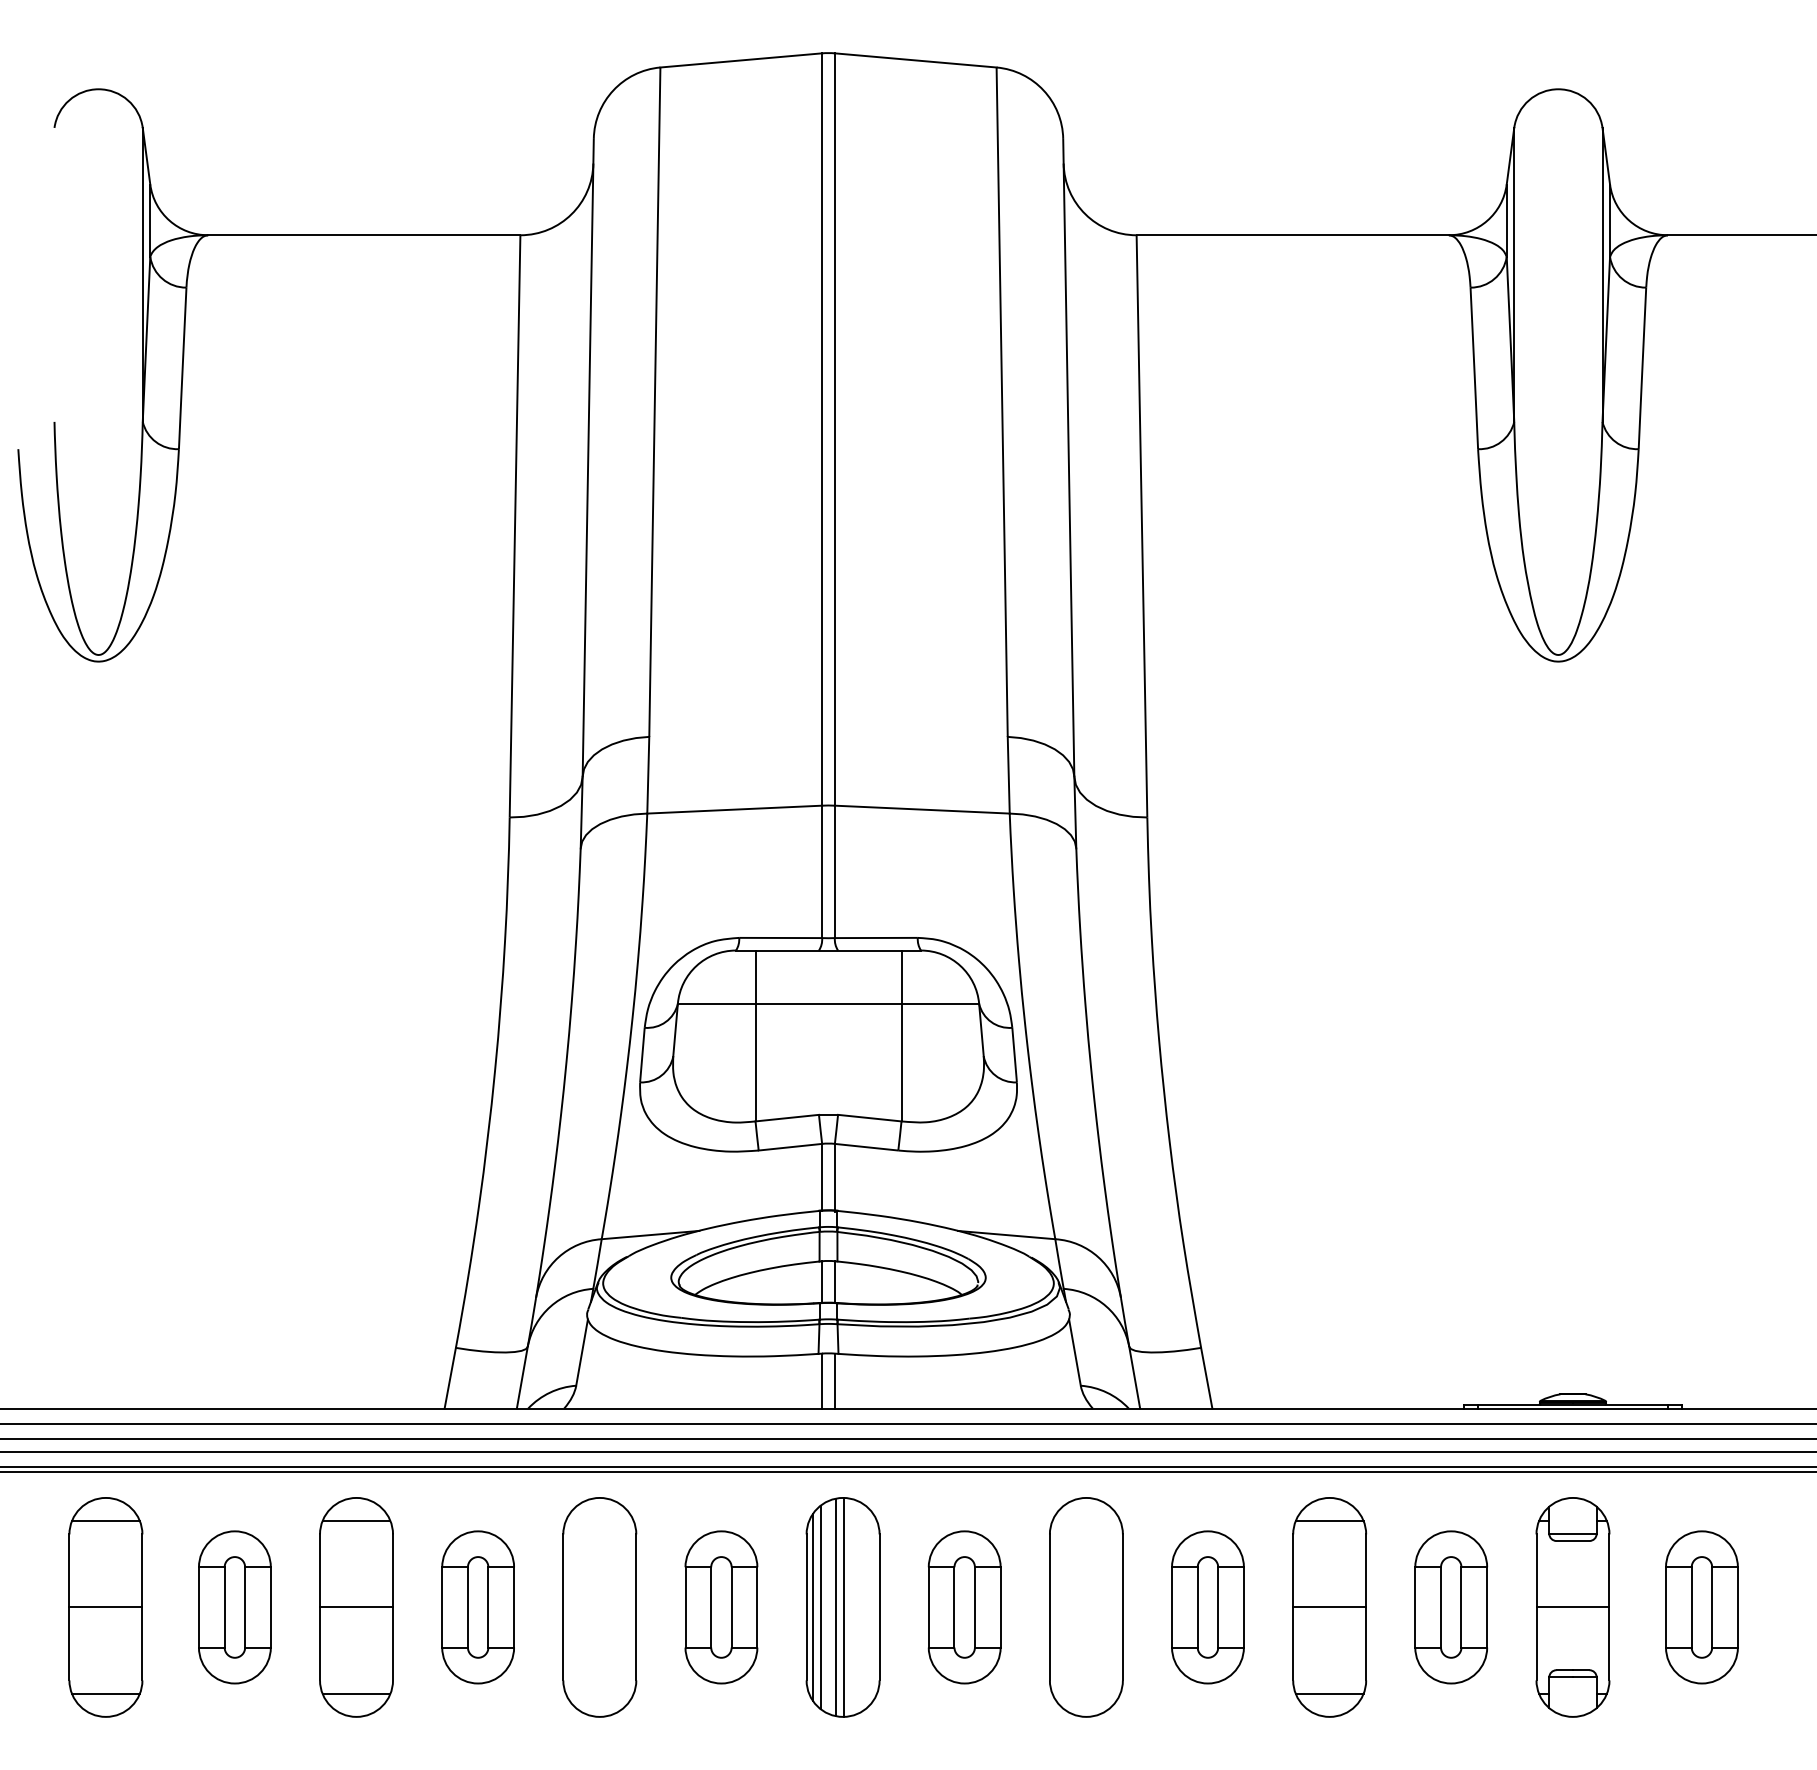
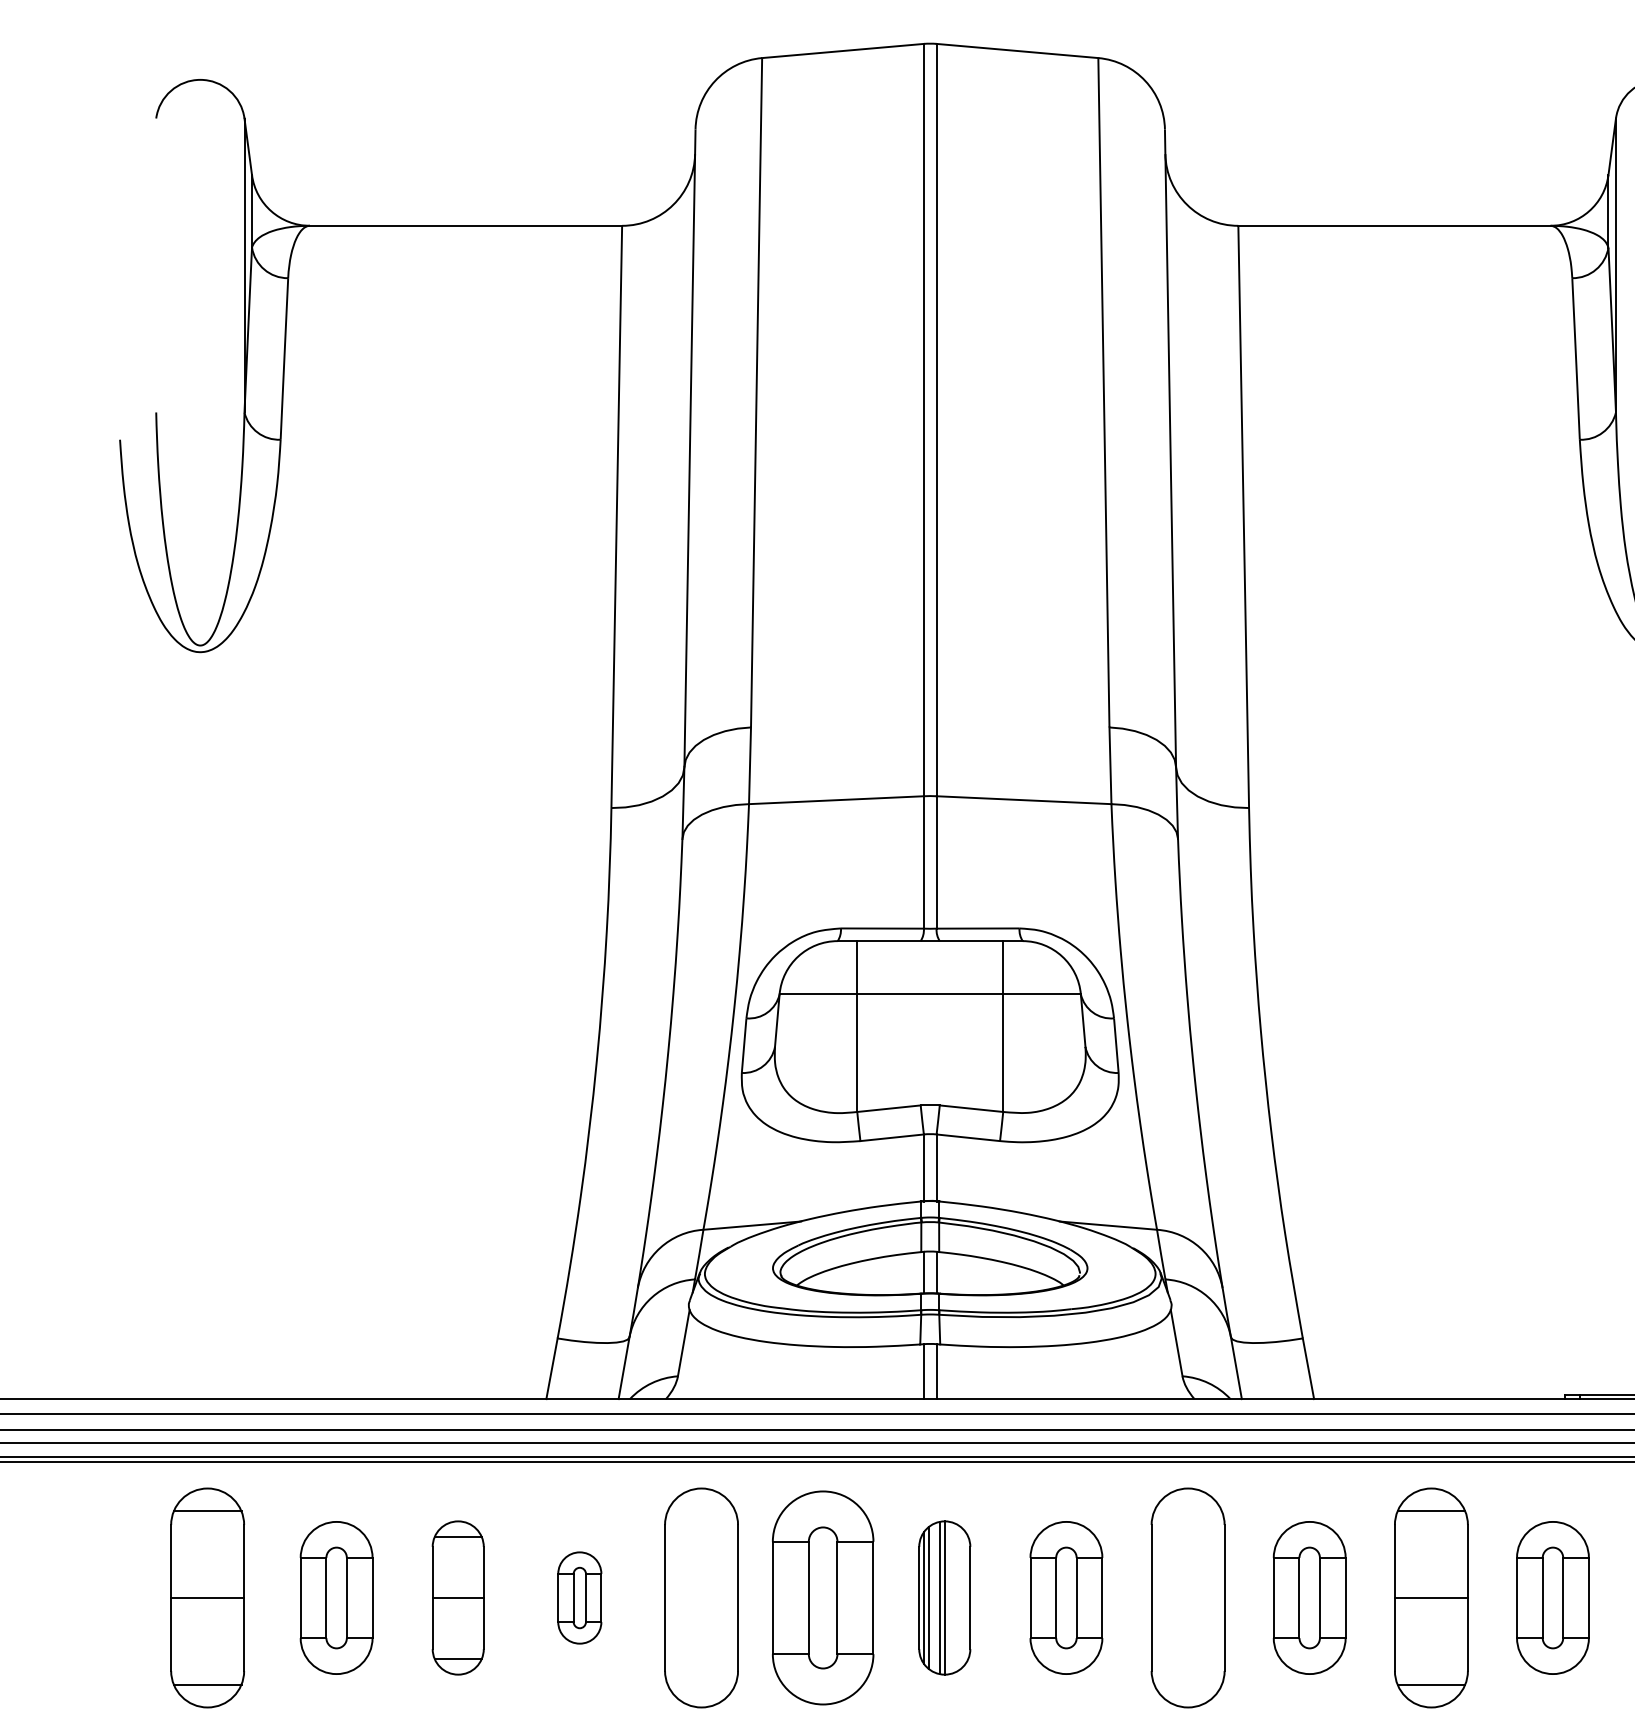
part: (356, 1607) -> (458, 1598), size x0.7
part: (477, 1607) -> (579, 1598), size x0.6
part: (721, 1607) -> (823, 1598), size x1.4
part: (842, 1607) -> (944, 1598), size x0.7

